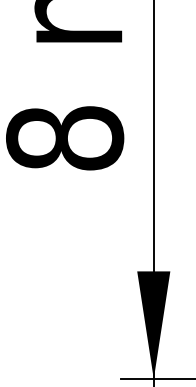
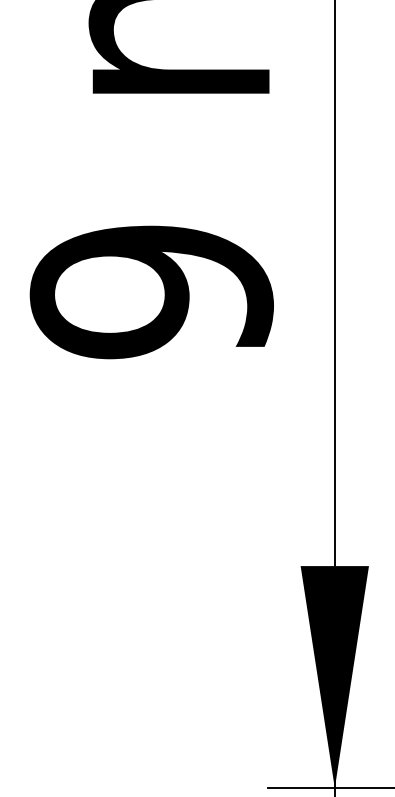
text: (65, 138) -> (152, 291), 8 -> 9

